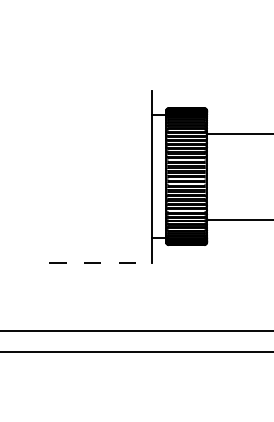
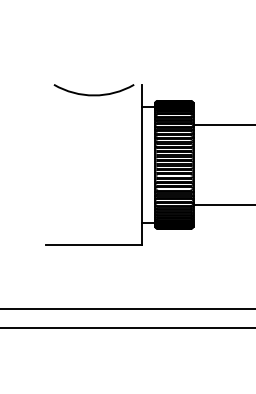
arc: (100, 101) -> (93, 94), added
line: (100, 262) -> (93, 245), dashed -> solid

